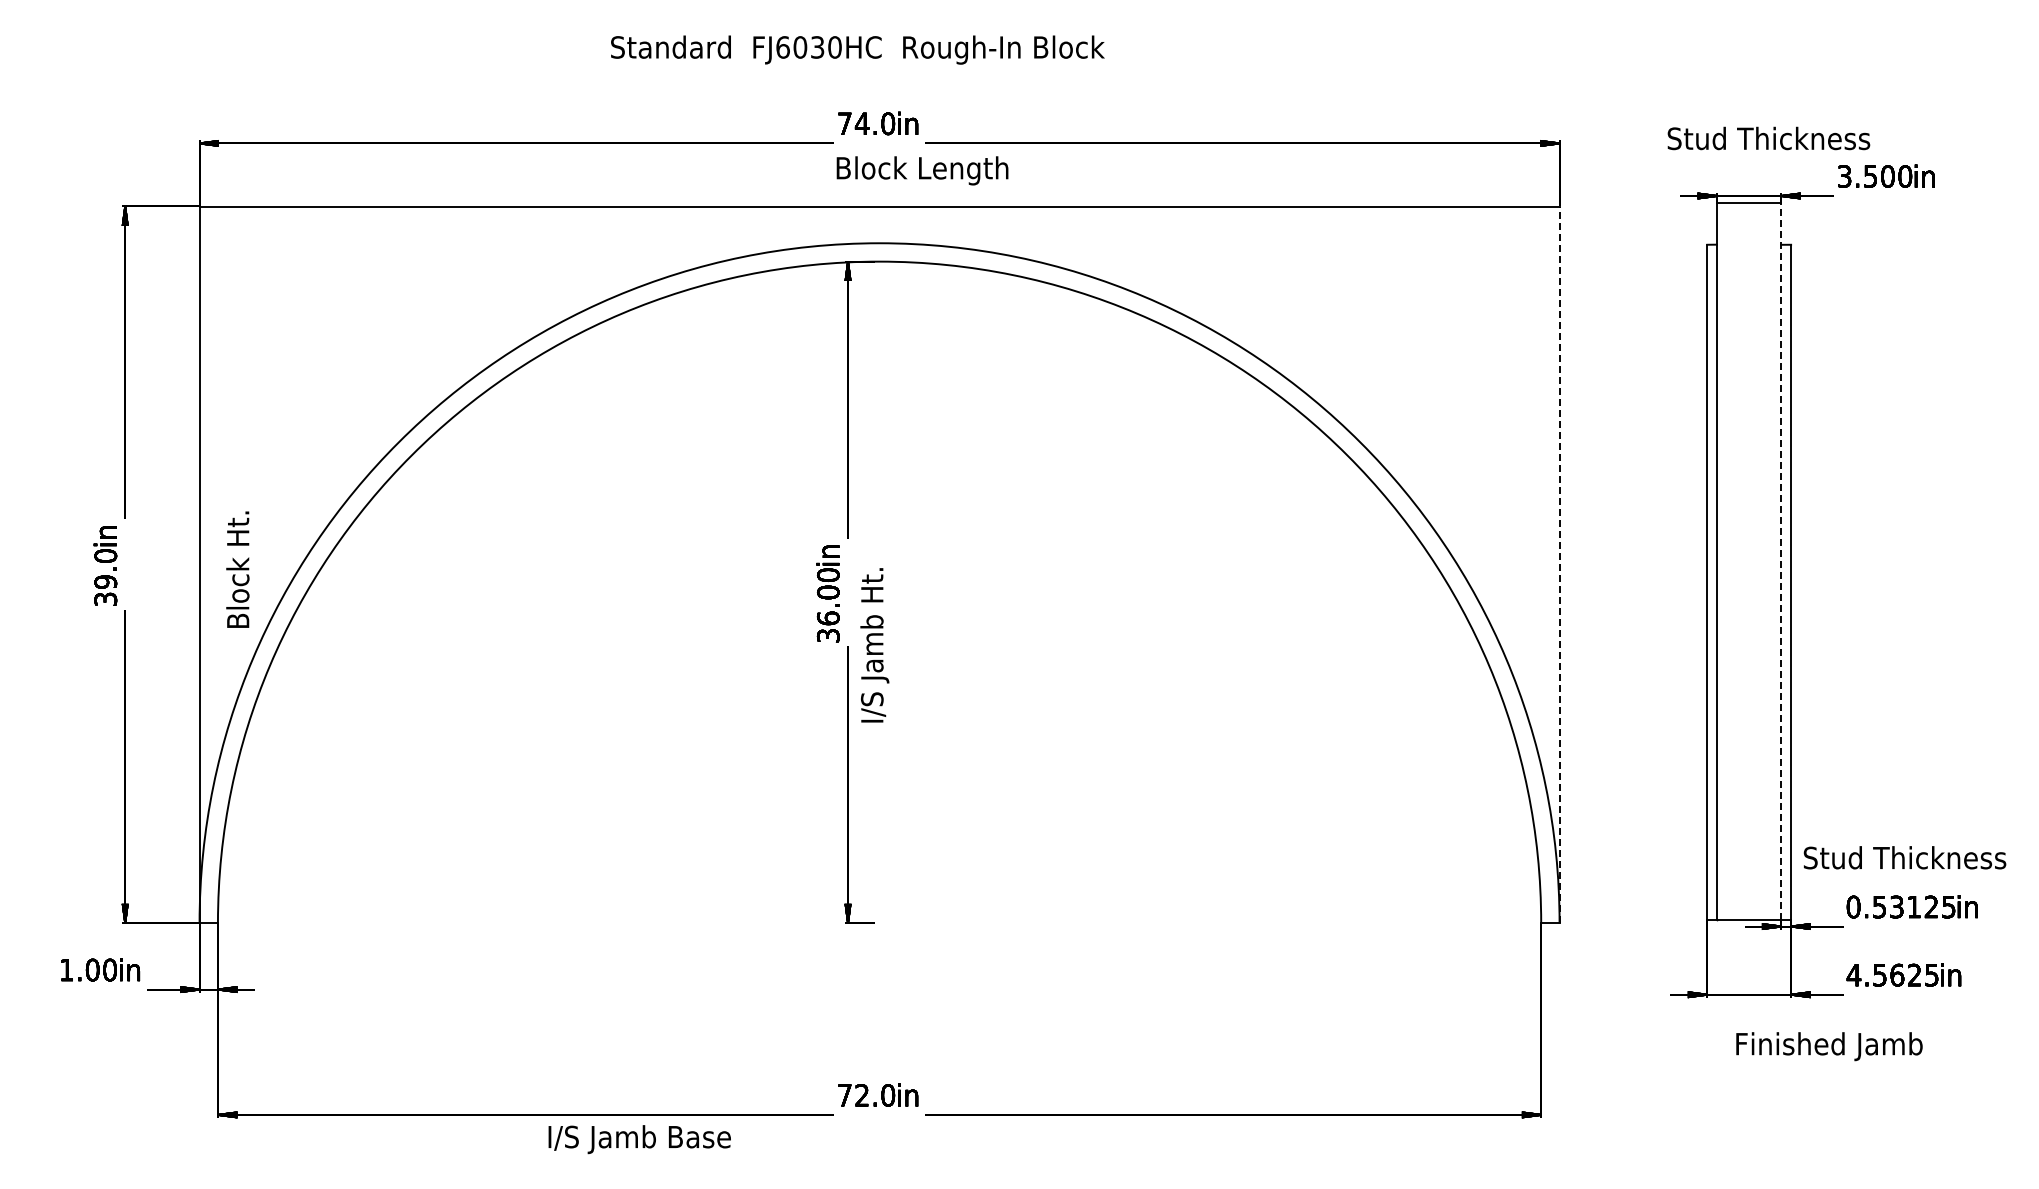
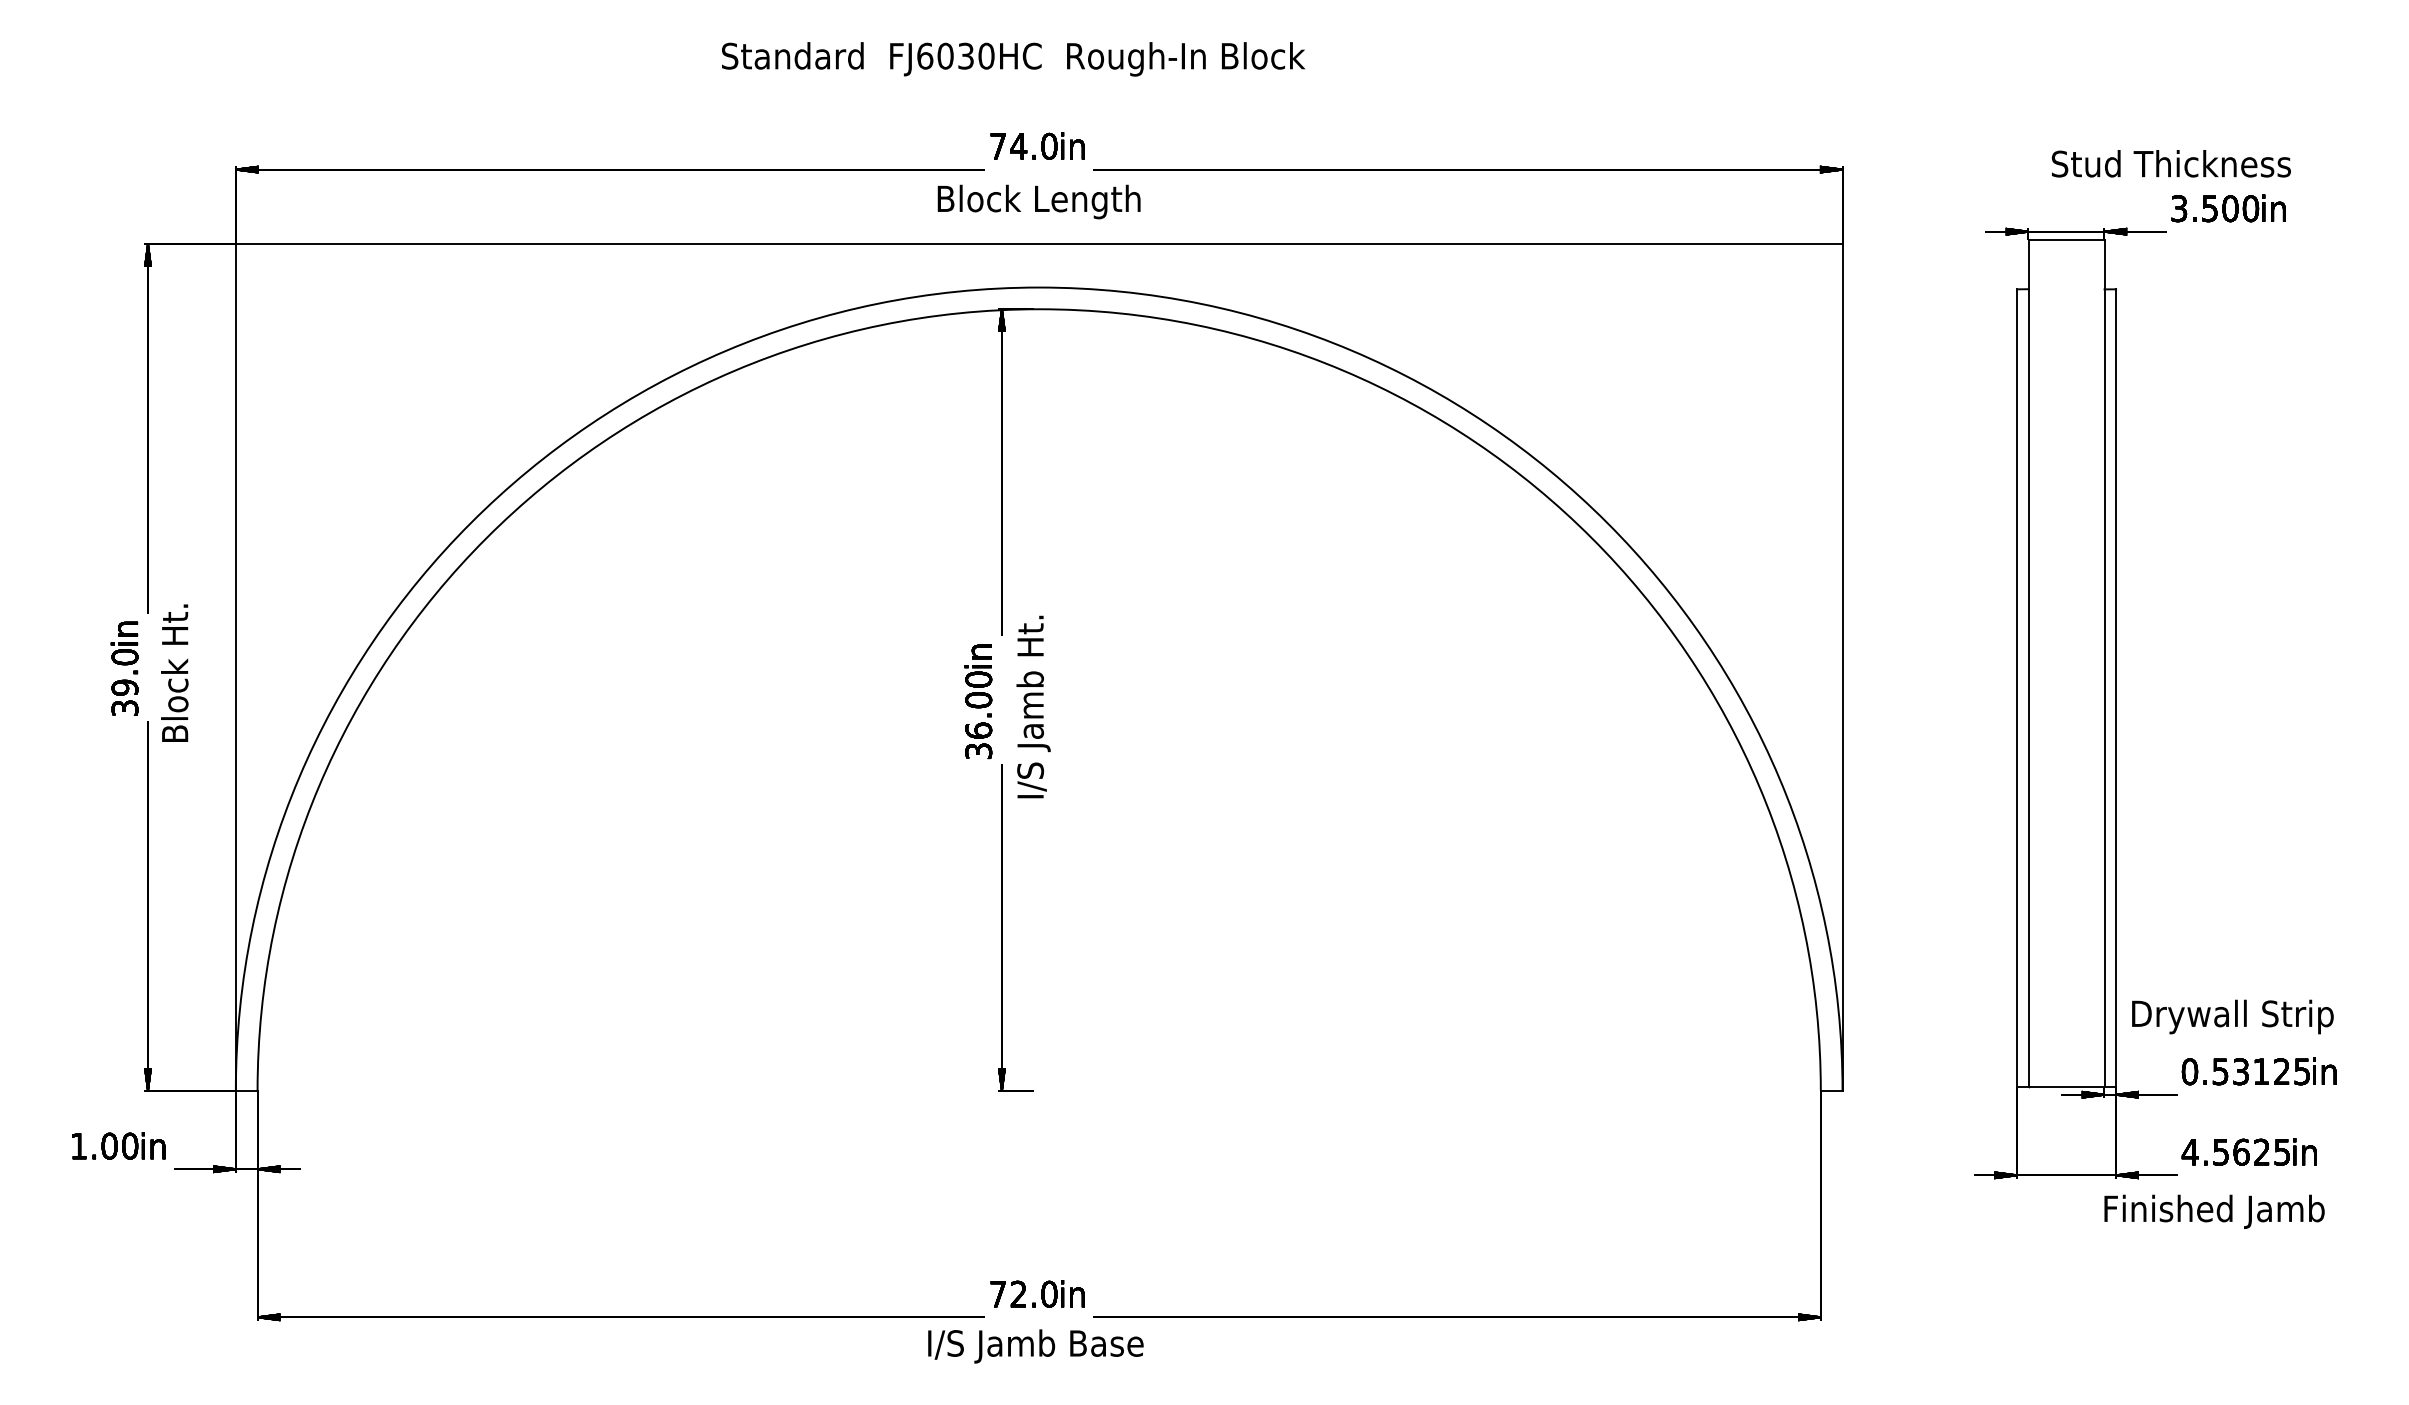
text: (1768, 138) -> (2170, 163), moved
text: (922, 170) -> (1039, 201), moved
line: (1781, 561) -> (2104, 663), dashed -> solid
line: (1559, 564) -> (1842, 667), dashed -> solid
text: (237, 569) -> (174, 672), moved
text: (874, 645) -> (1033, 707), moved
text: (1904, 860) -> (2250, 1016), Stud Thickness -> Drywall Strip
text: (1829, 1046) -> (2214, 1211), moved
text: (639, 1139) -> (1035, 1346), moved

